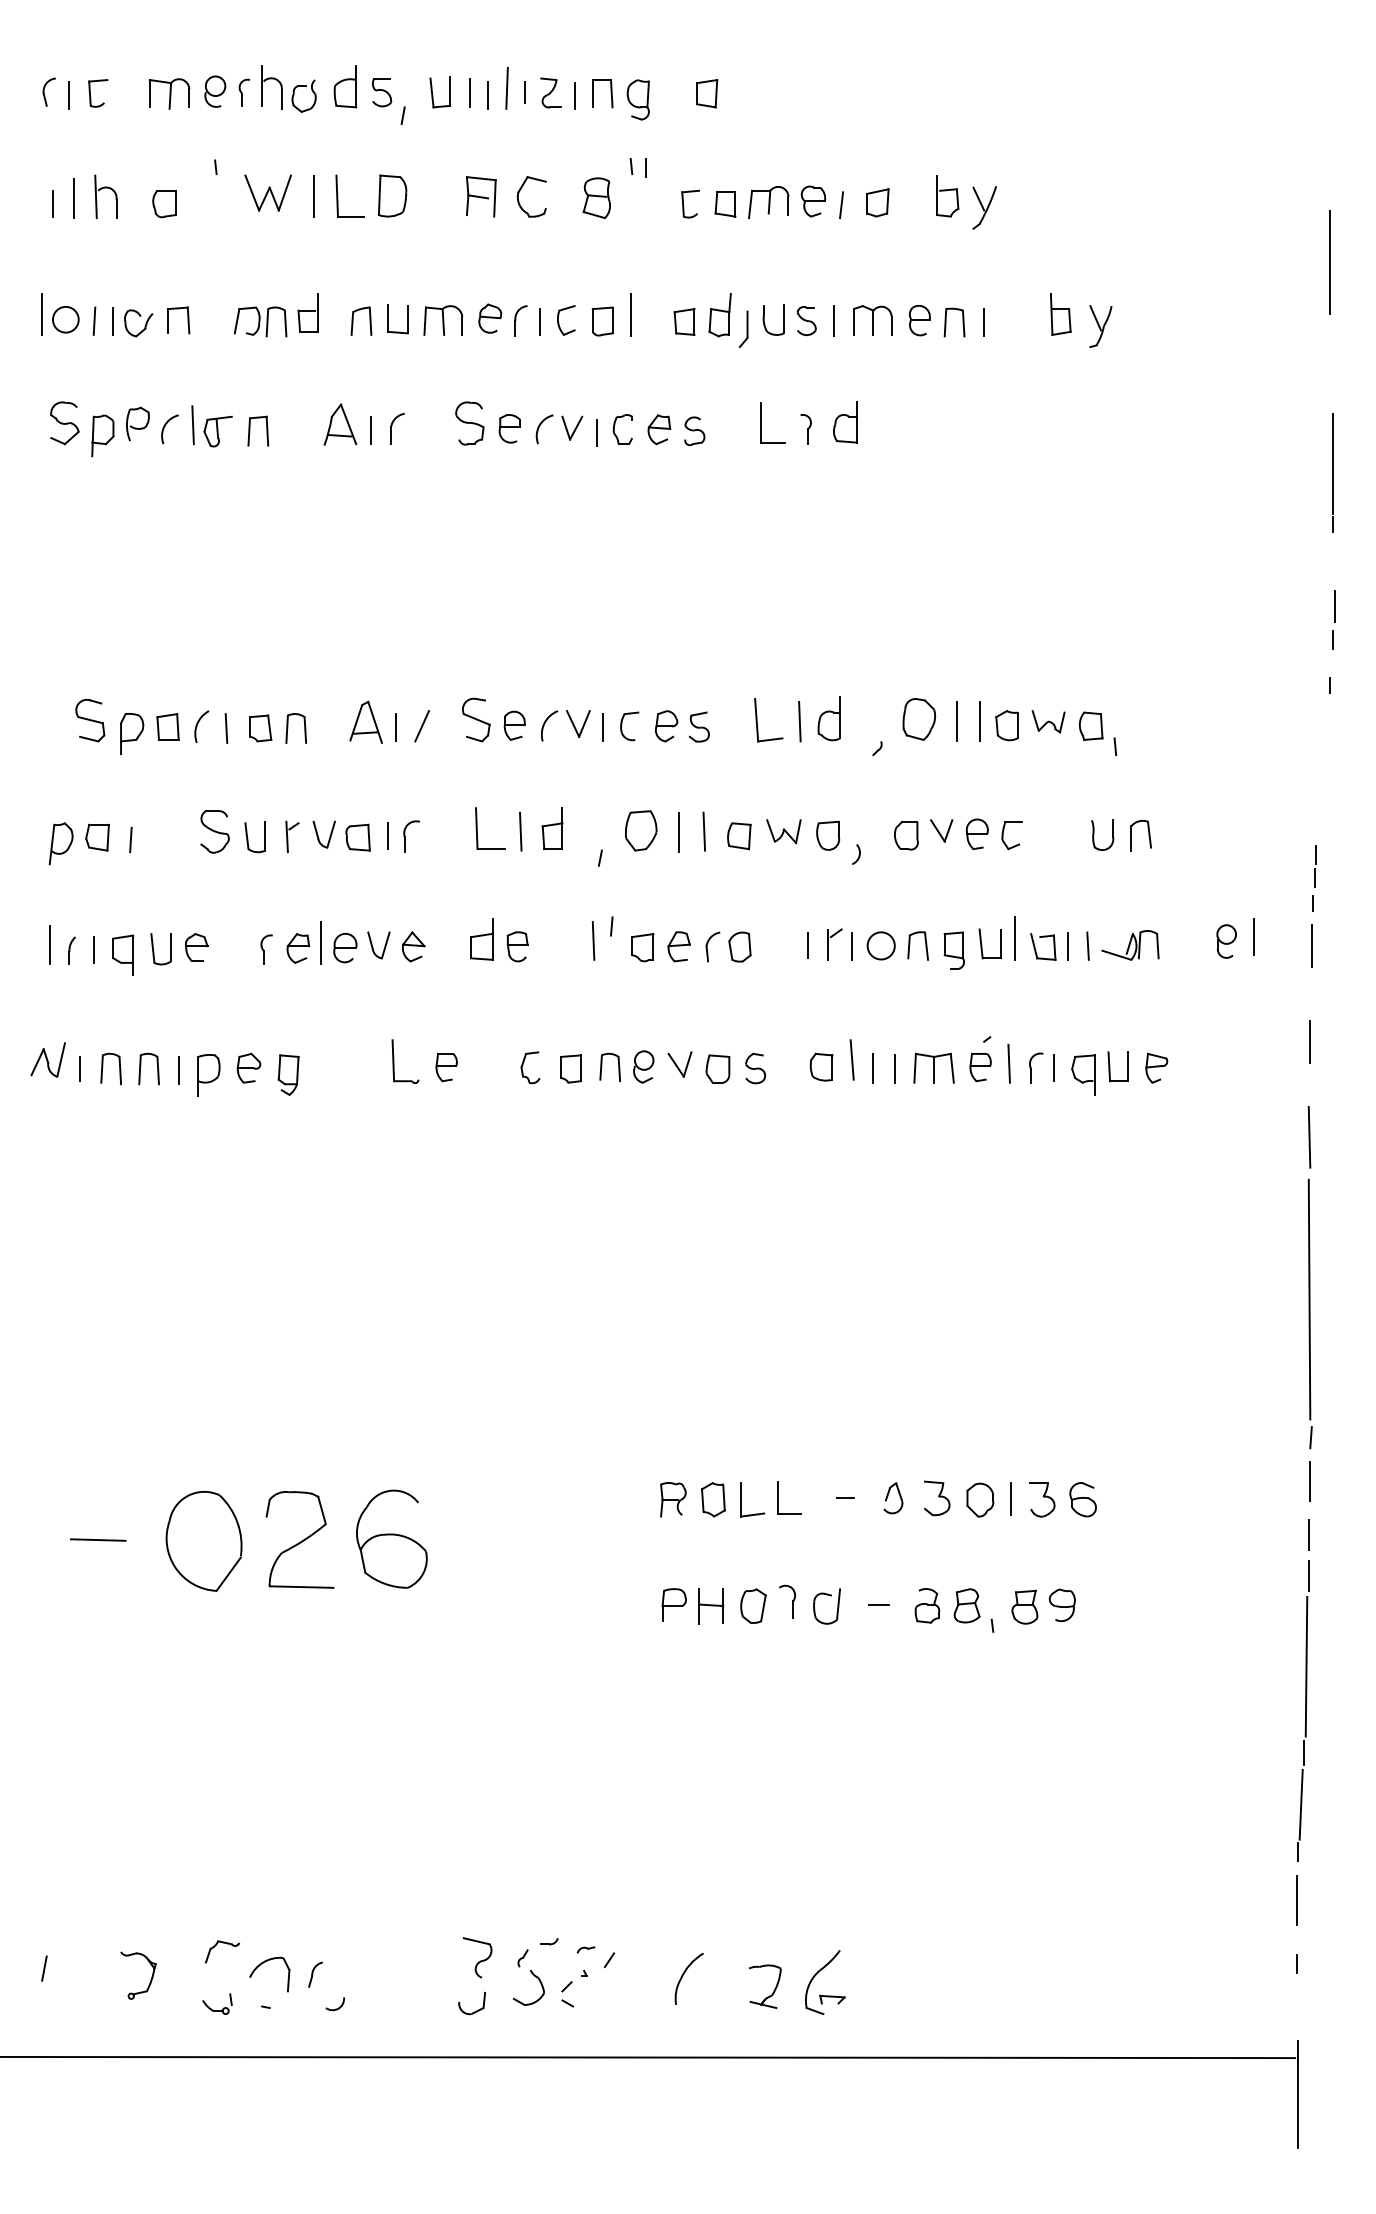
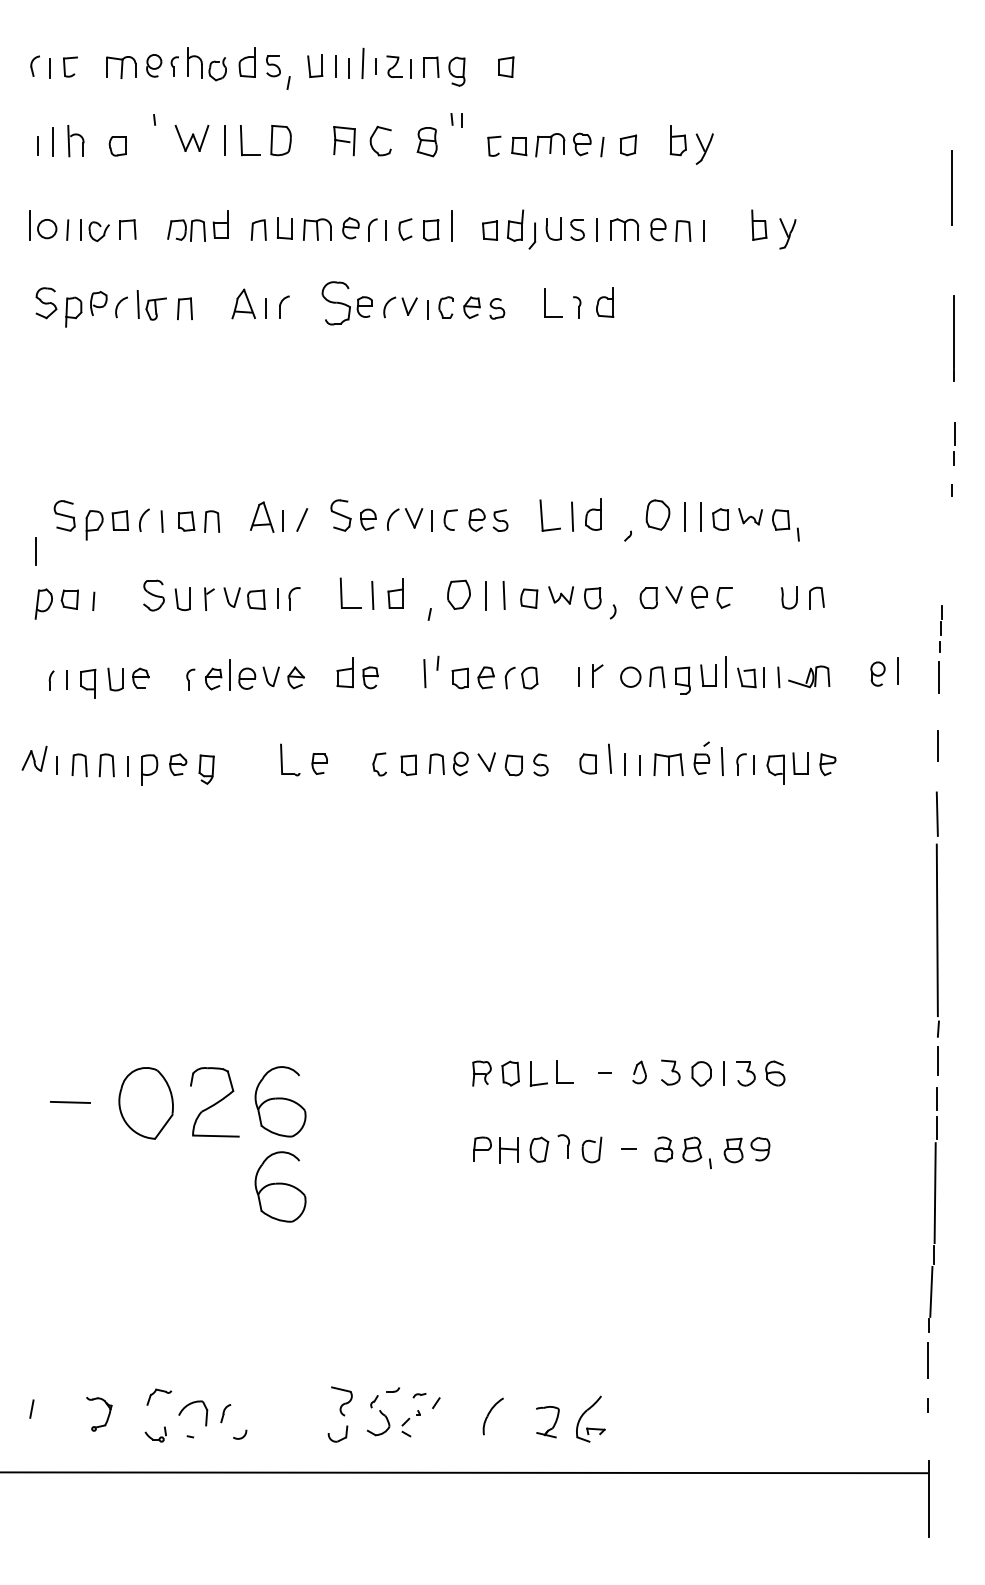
part: (469, 423) -> (336, 303), size x1.4
line: (49, 944) -> (35, 550), moved
line: (852, 945) -> (610, 676), removed
part: (391, 1657) -> (280, 1186), added

